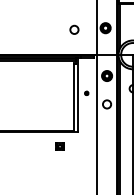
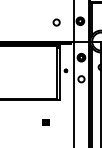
part: (59, 146) -> (45, 122), moved

